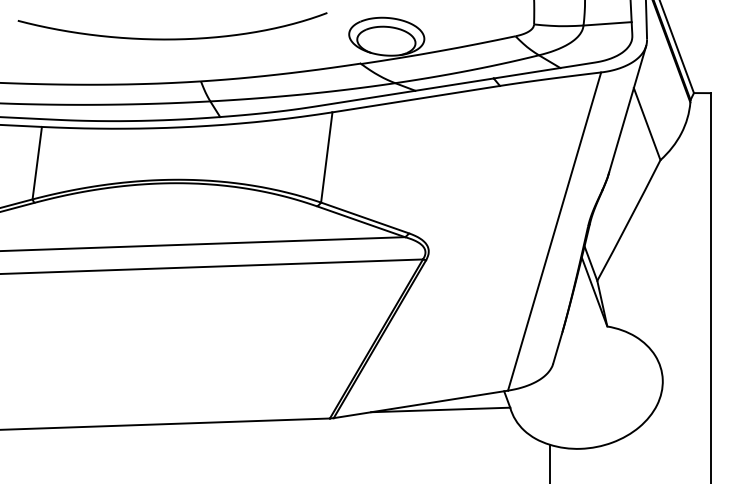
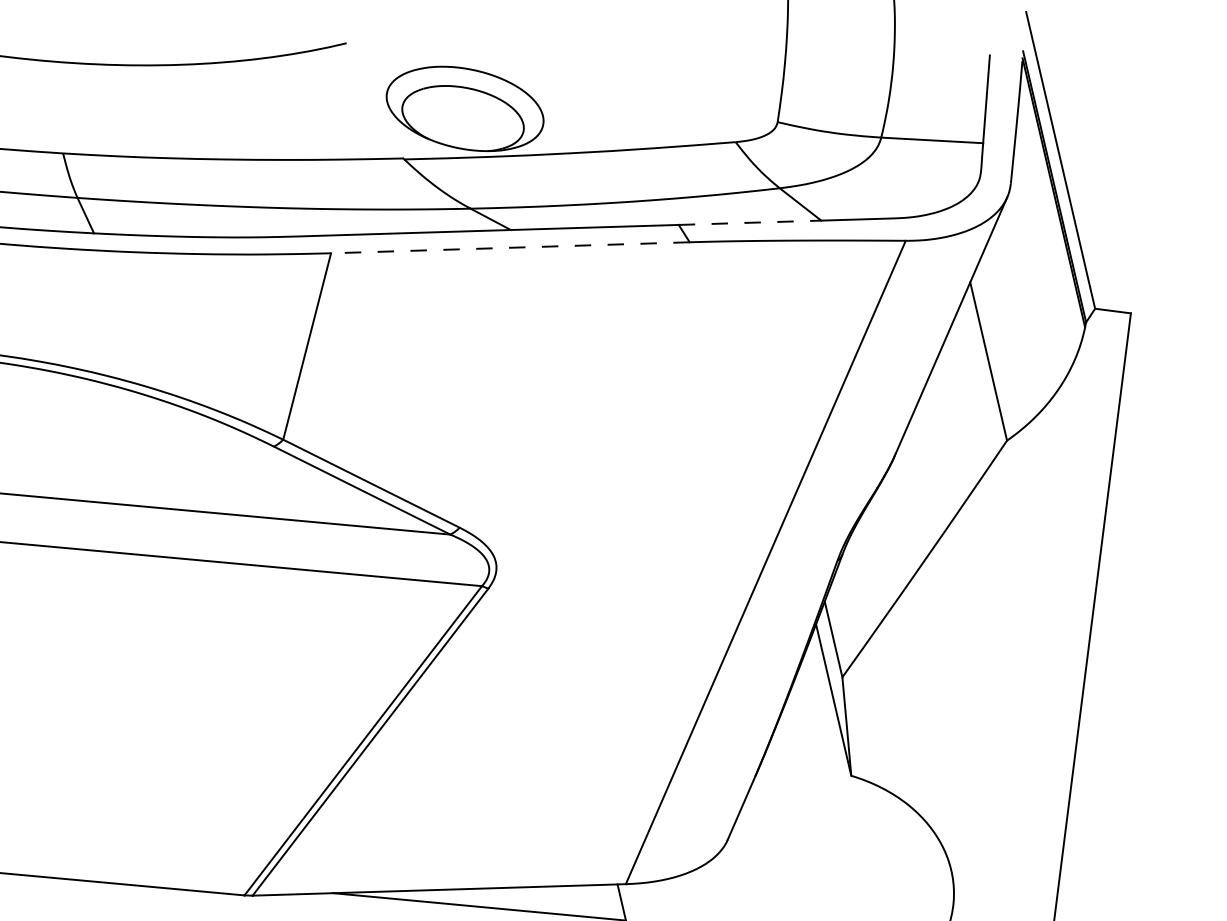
line: (527, 73) -> (750, 223), solid -> dashed
line: (416, 99) -> (510, 248), solid -> dashed

